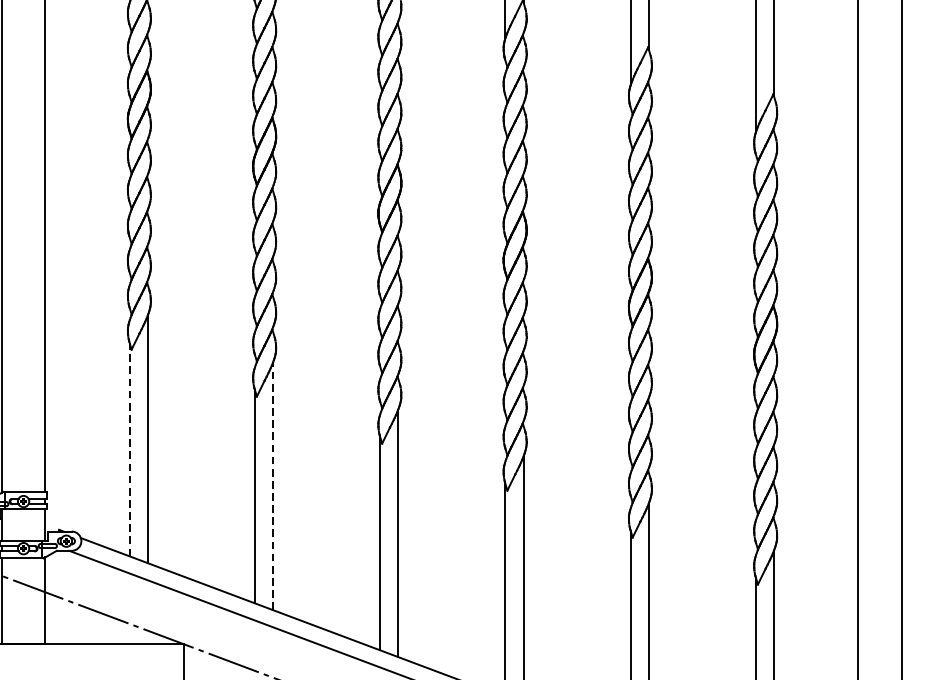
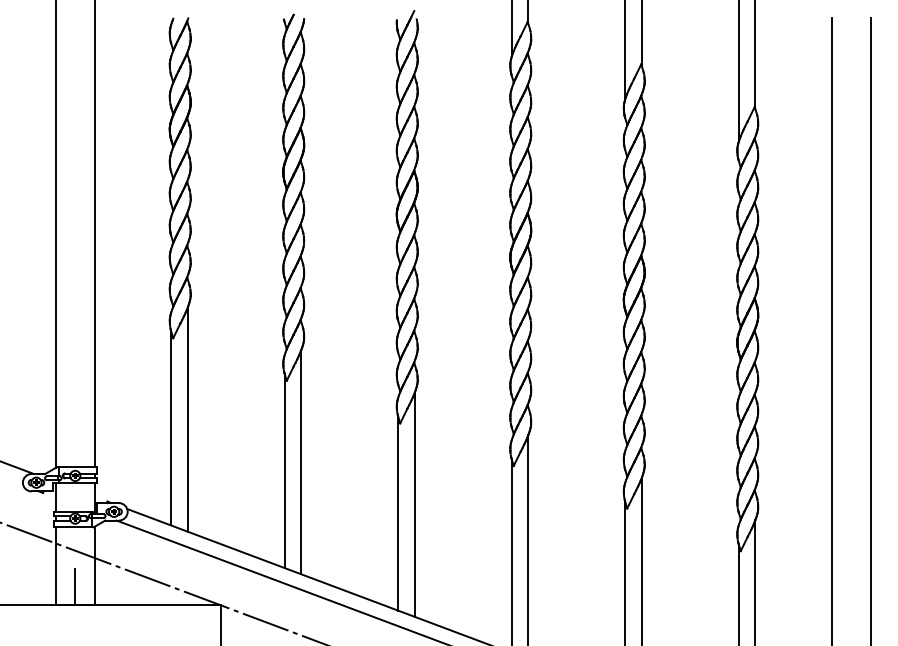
line: (129, 449) -> (171, 428), dashed -> solid
line: (273, 485) -> (301, 461), dashed -> solid
line: (23, 623) -> (75, 586), added

